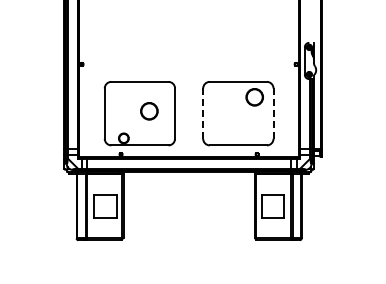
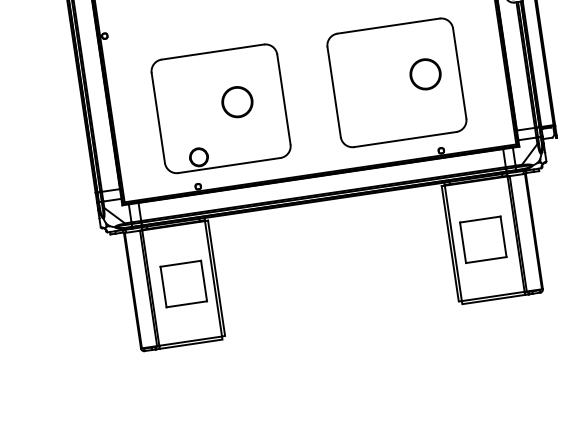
circle: (254, 97) -> (425, 74), moved
line: (273, 113) -> (459, 73), dashed -> solid
line: (203, 114) -> (334, 93), dashed -> solid

